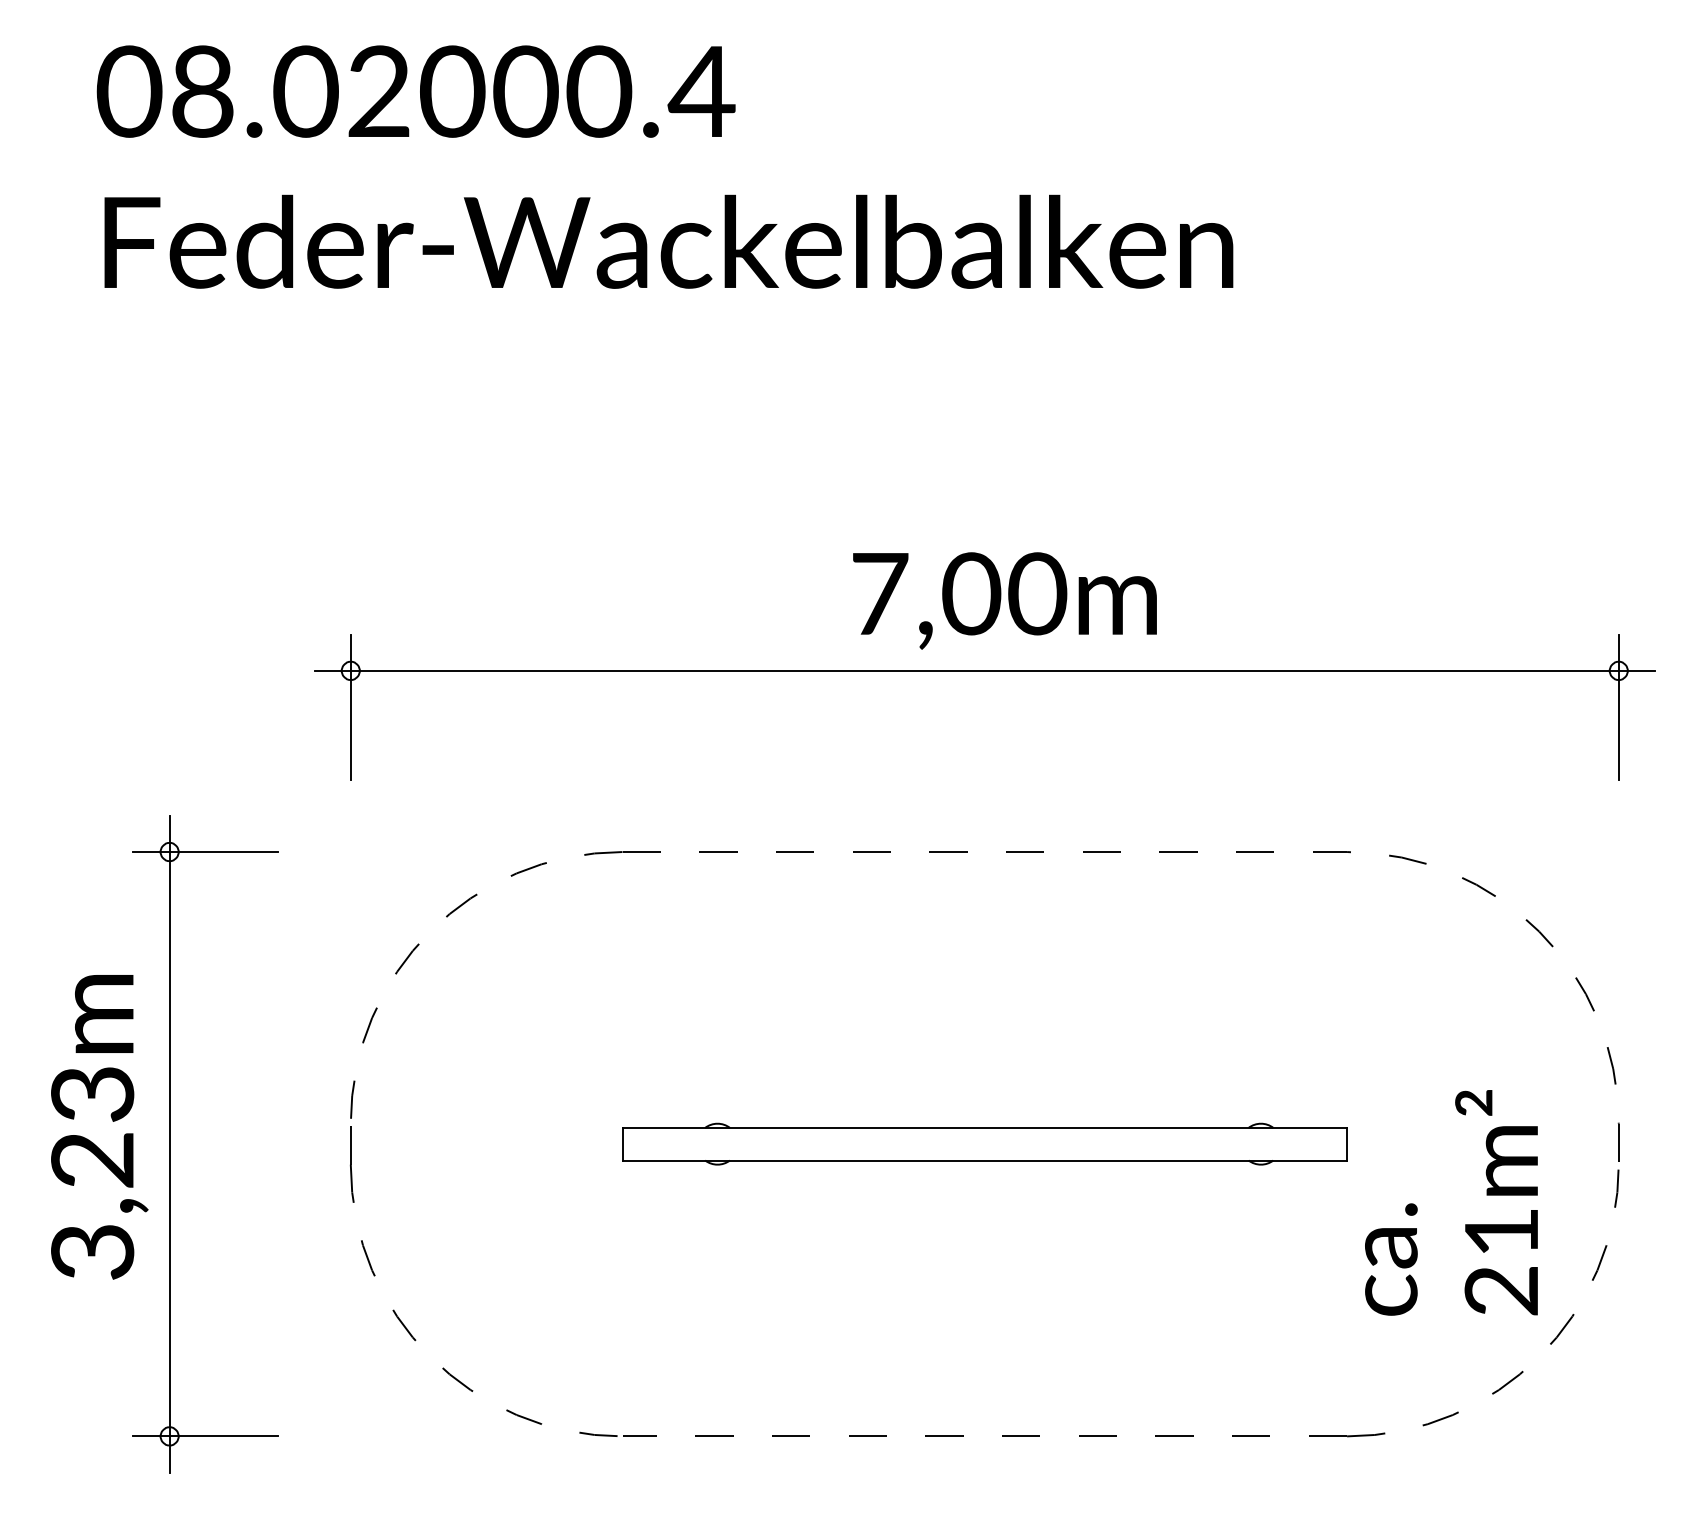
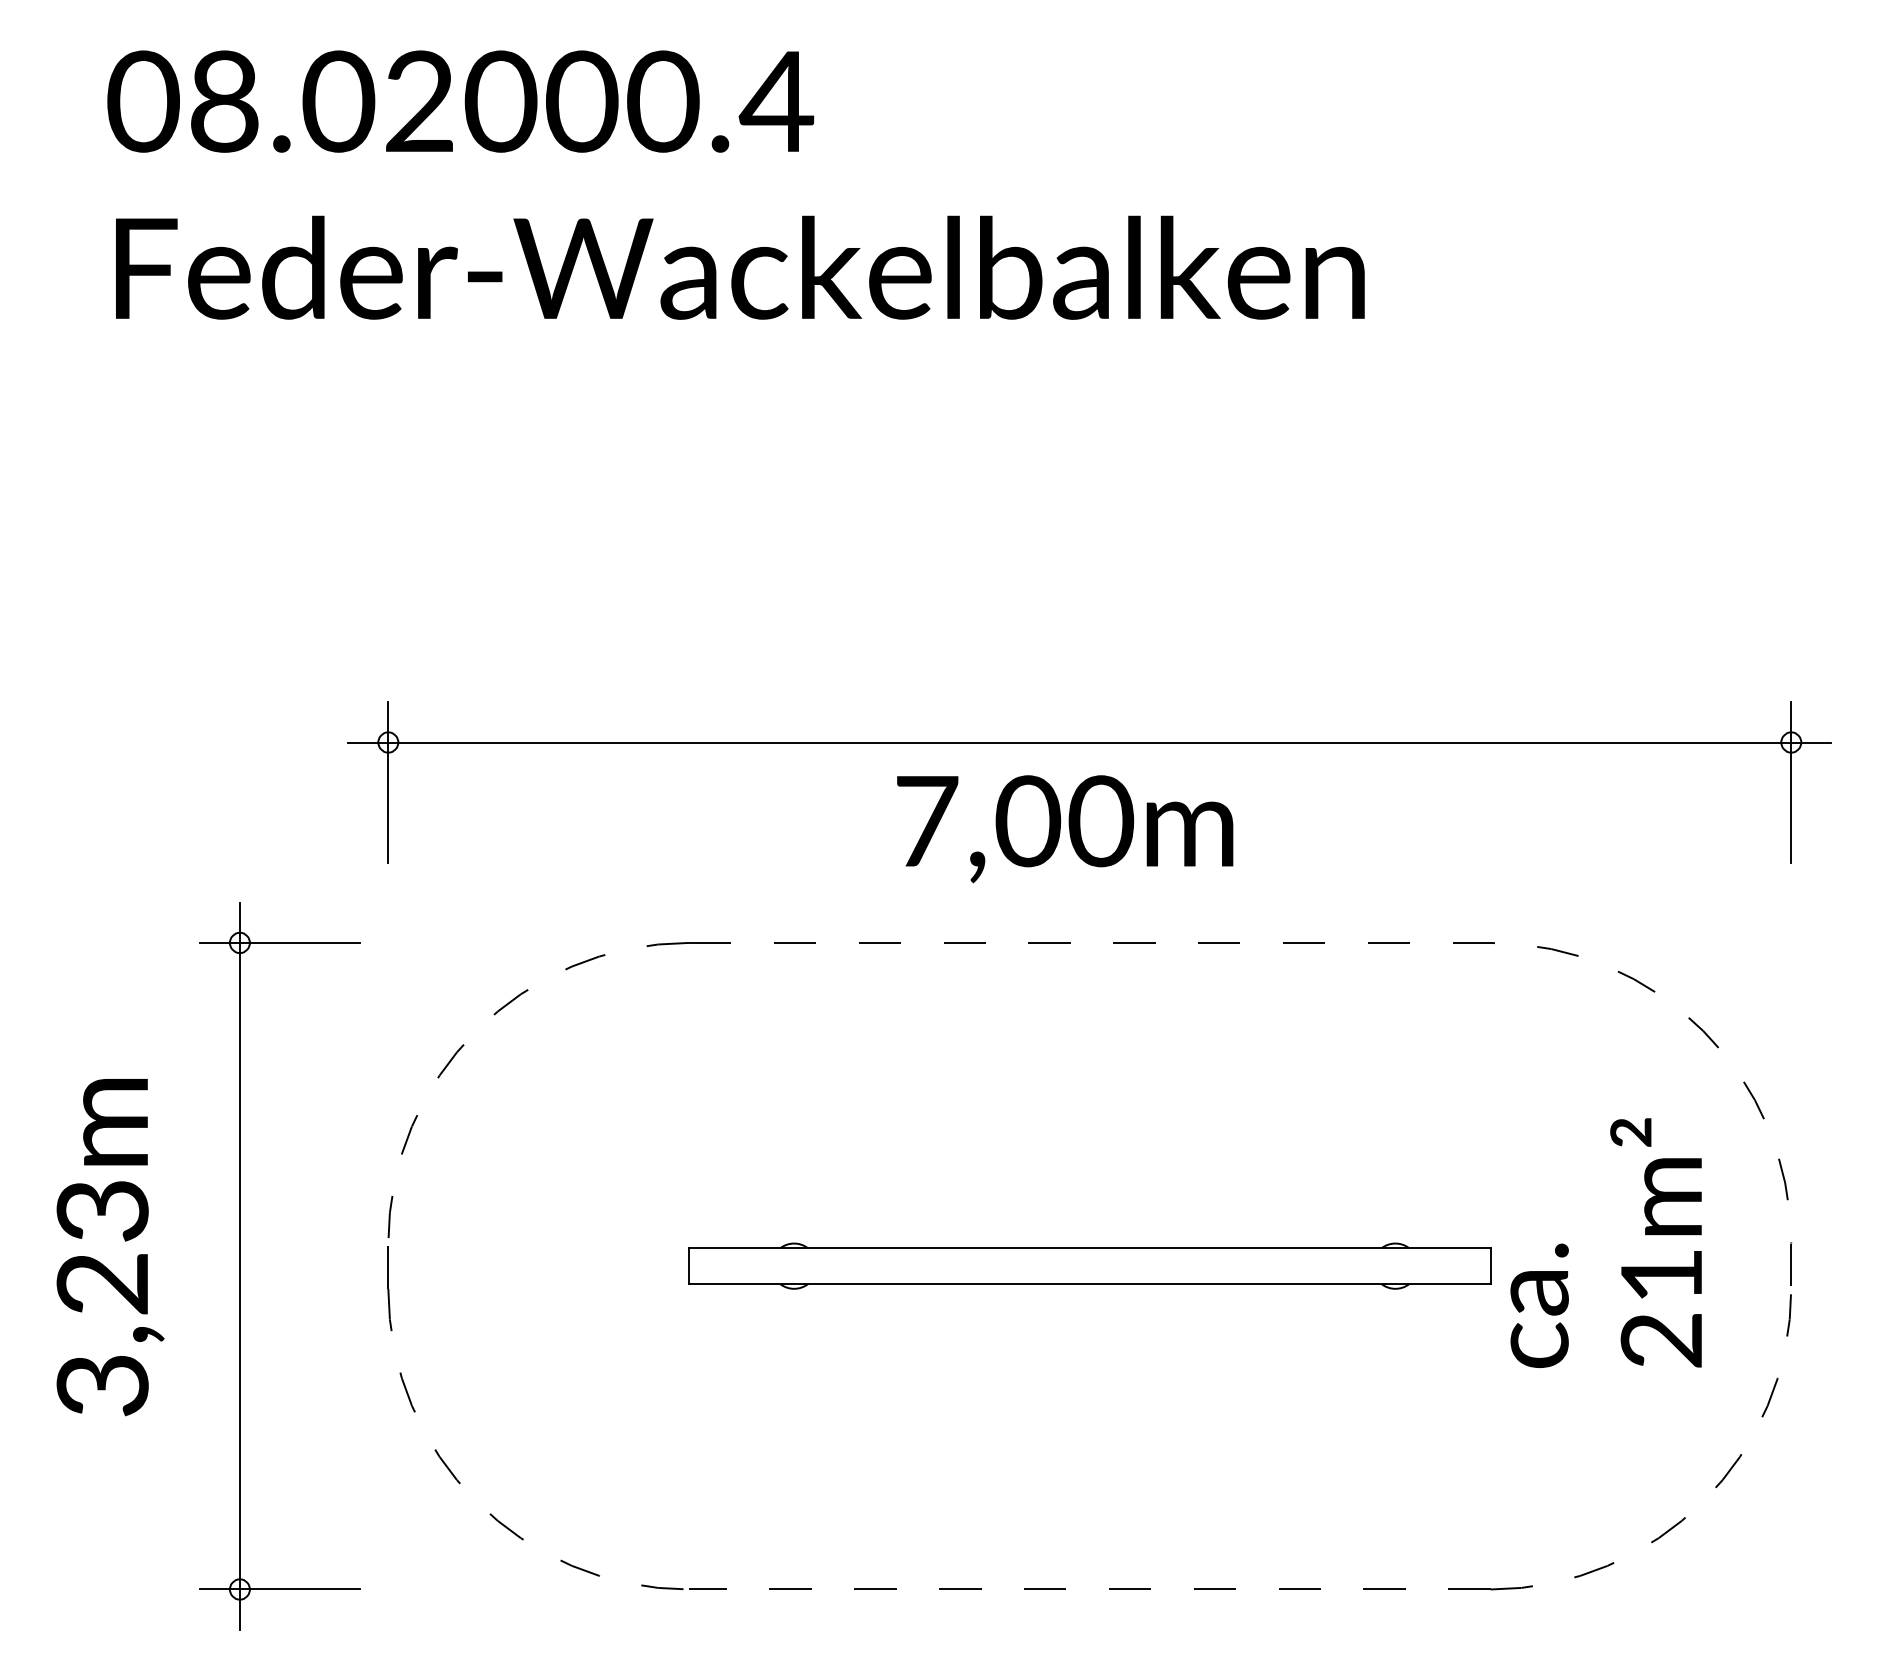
text: (1005, 601) -> (1065, 829), moved
part: (170, 1144) -> (240, 1266), moved
text: (1450, 1202) -> (1605, 1242), moved

